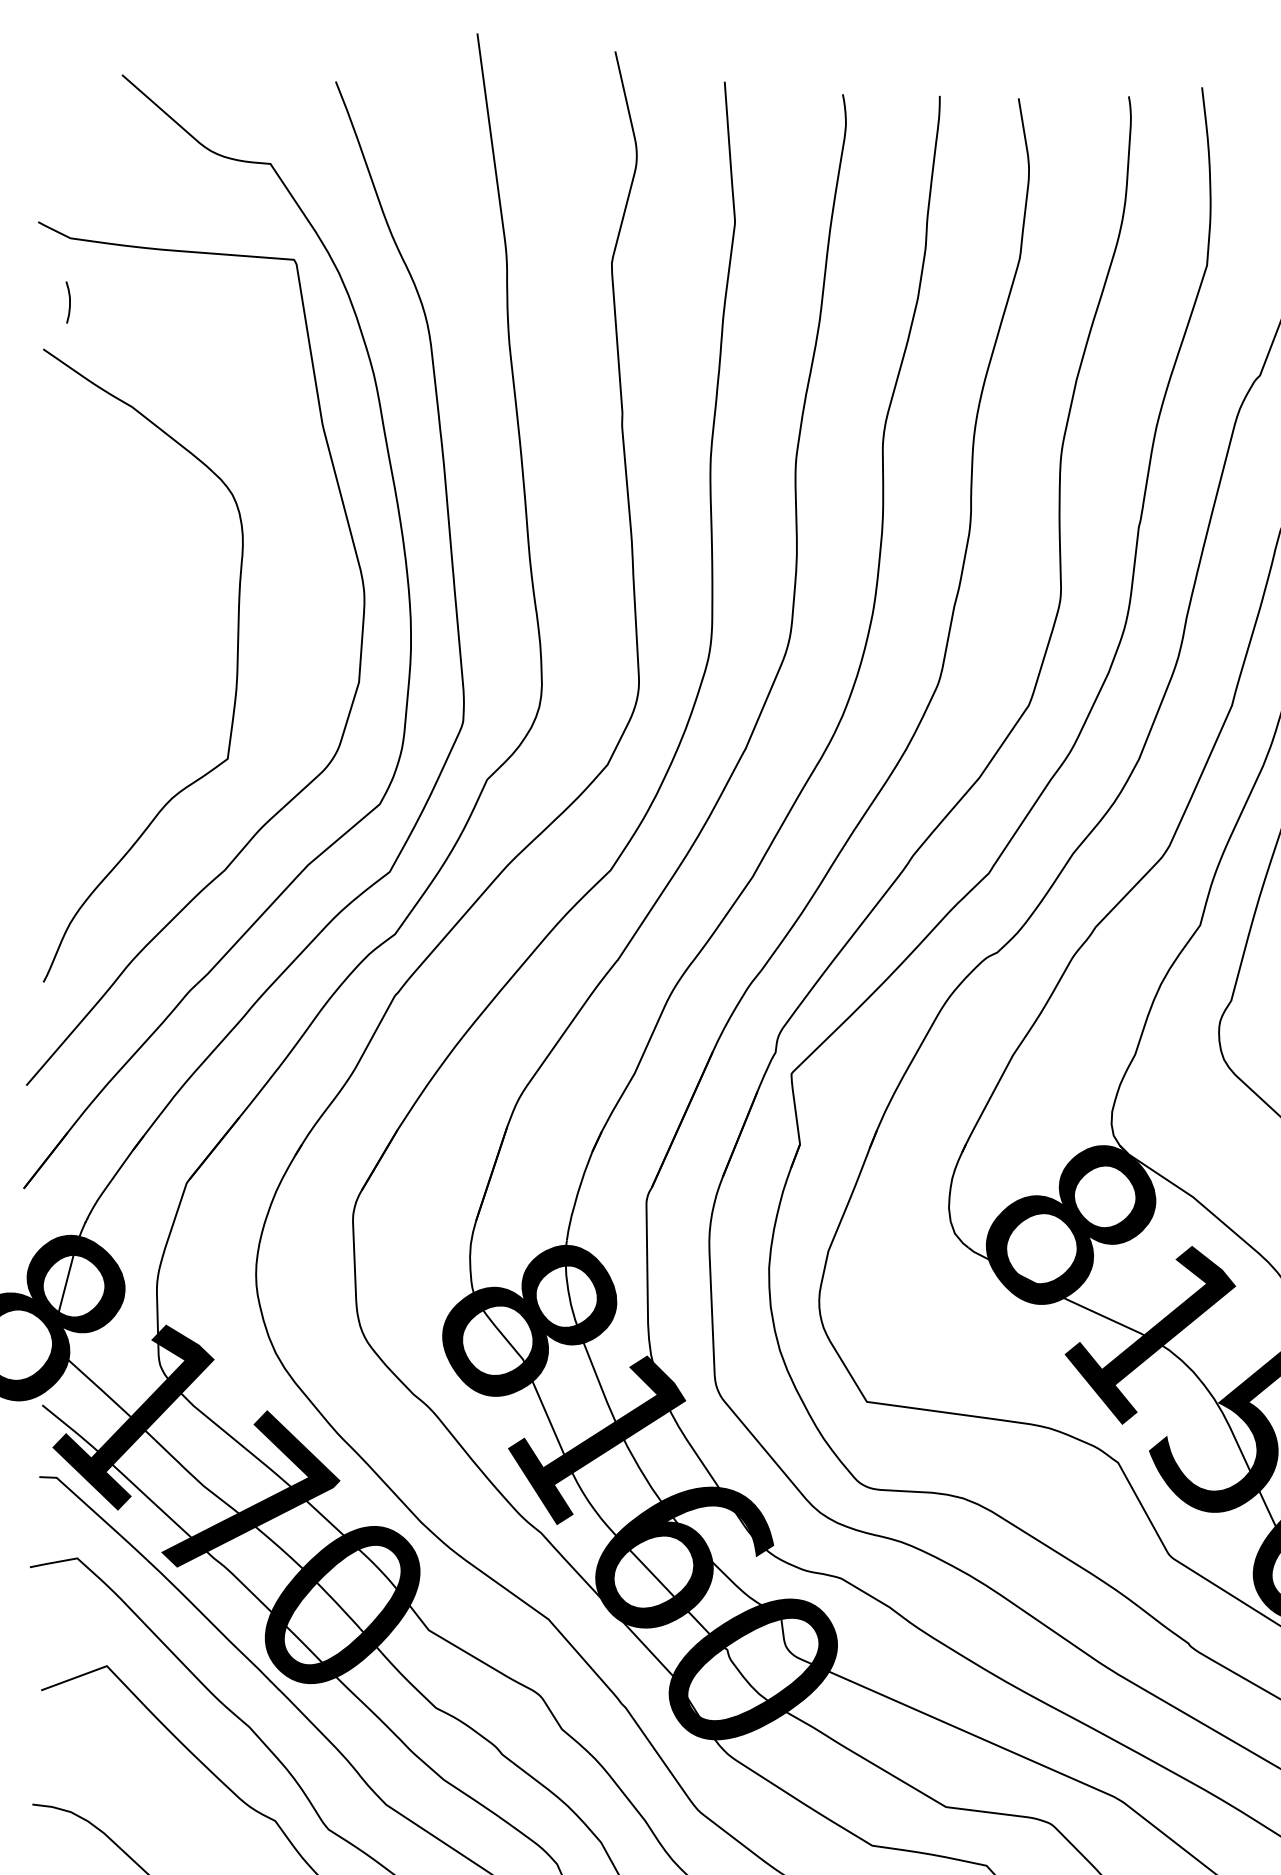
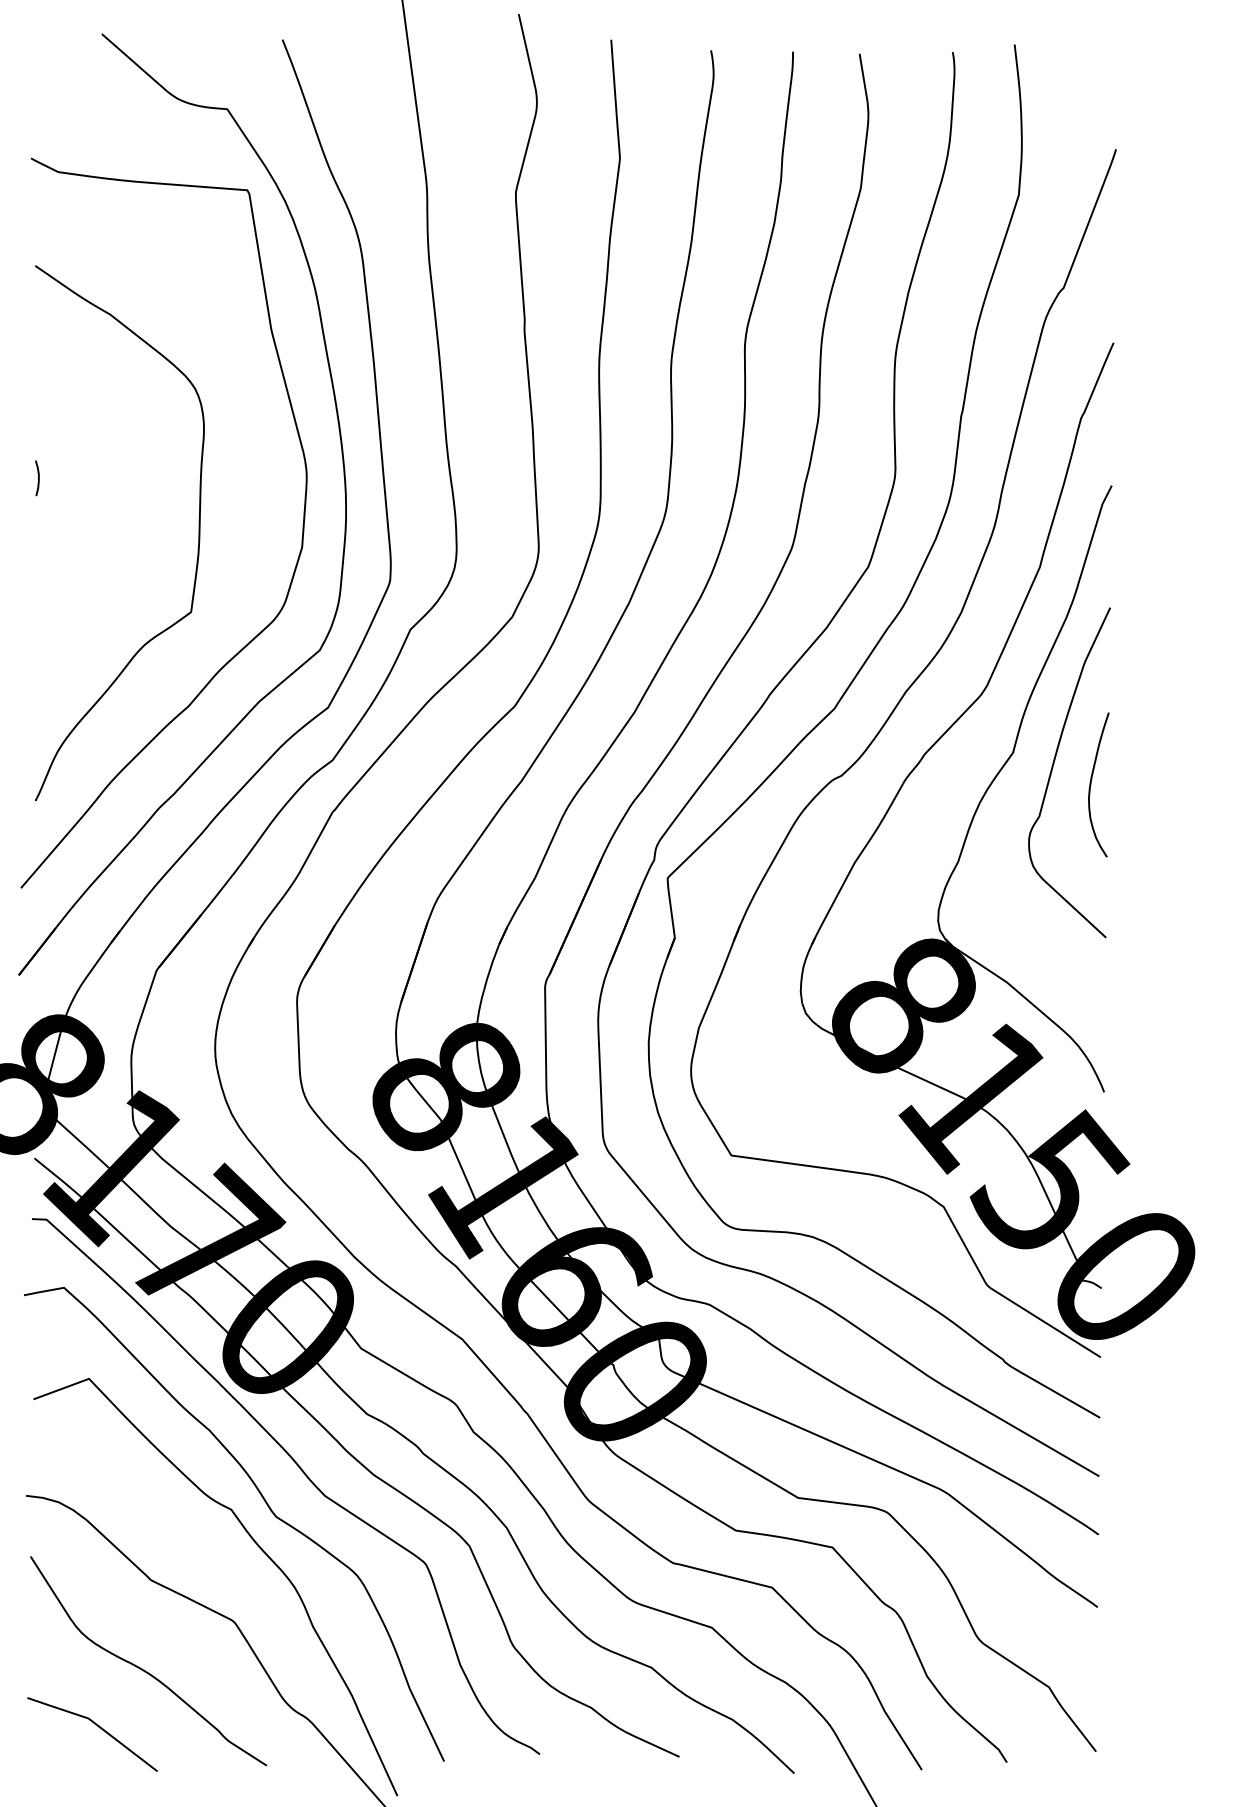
curve: (69, 302) -> (38, 478), moved

